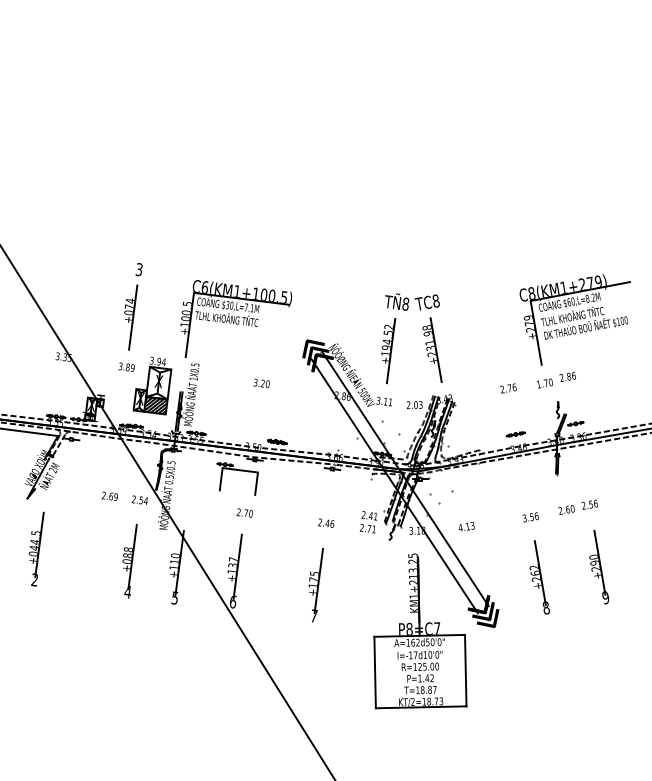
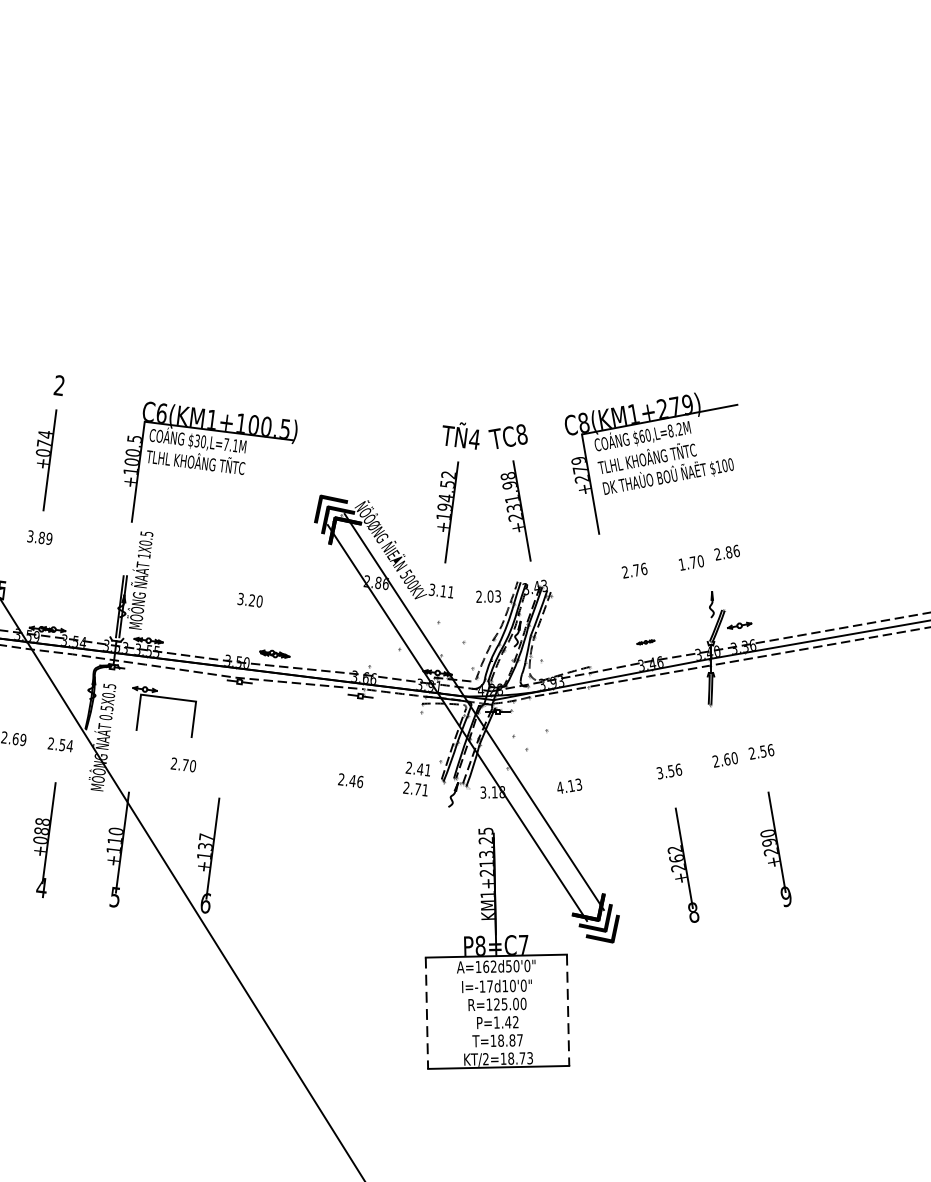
text: (138, 269) -> (58, 385), 3 -> 2
text: (405, 303) -> (474, 438), TÑ8 -> TÑ4
part: (574, 319) -> (650, 463), moved
text: (261, 383) -> (249, 600), moved
part: (152, 385) -> (80, 566), removed
part: (515, 434) -> (645, 642), size x0.6
part: (239, 471) -> (167, 700), moved
text: (244, 512) -> (182, 763), moved
part: (315, 585) -> (334, 877), removed
line: (465, 670) -> (567, 1010), solid -> dashed
line: (375, 672) -> (427, 1013), solid -> dashed

